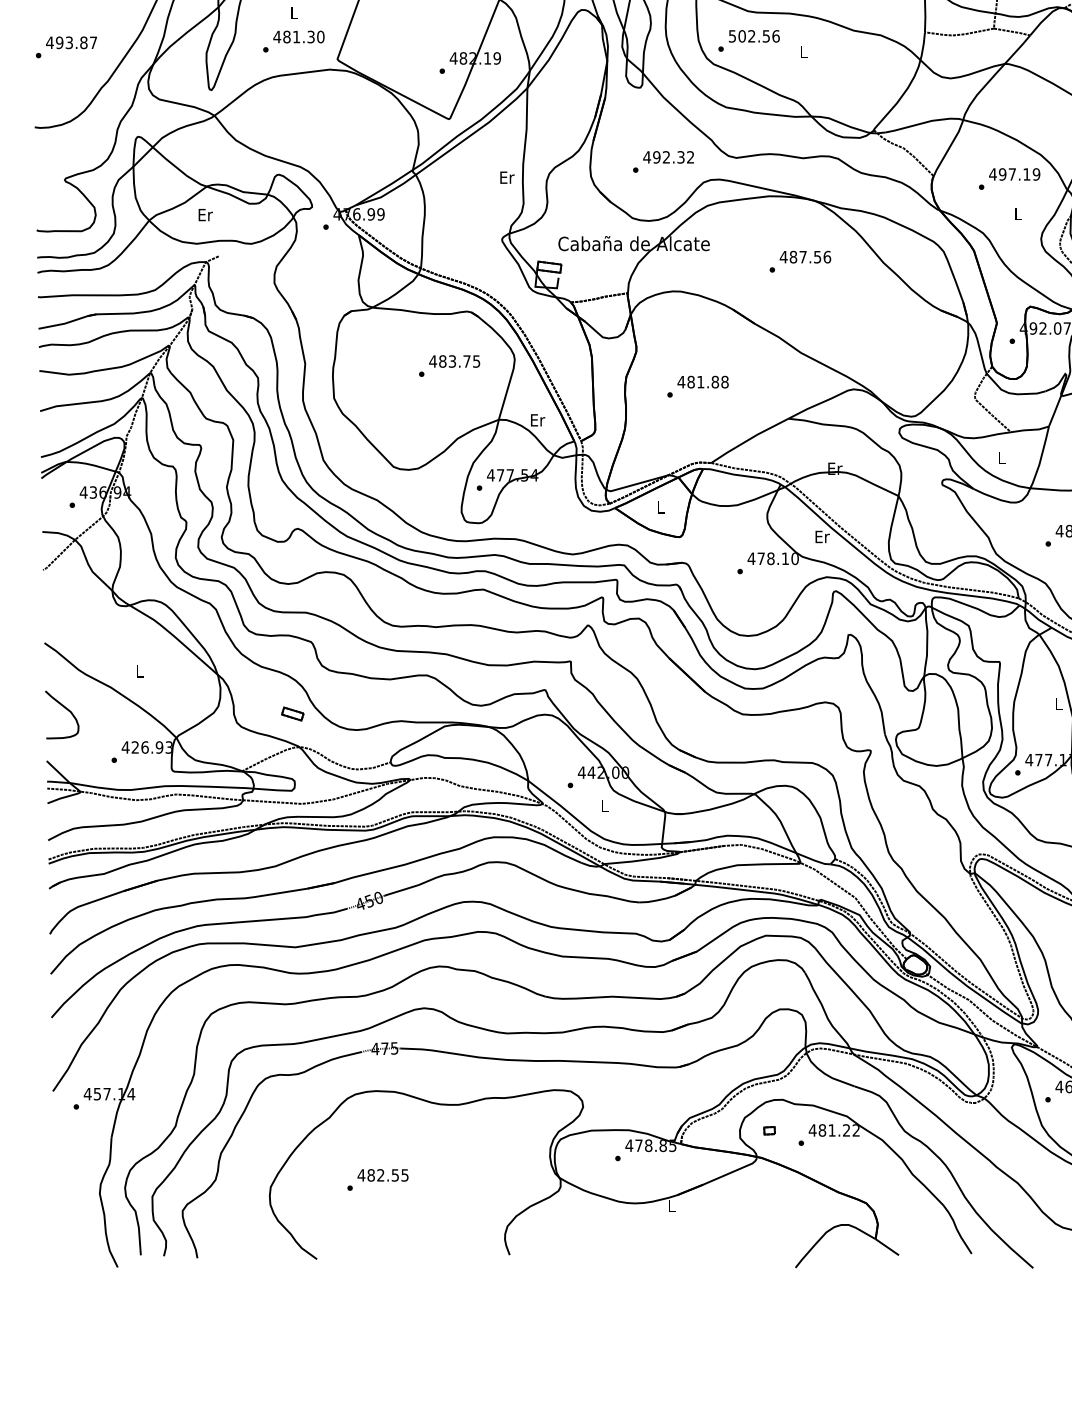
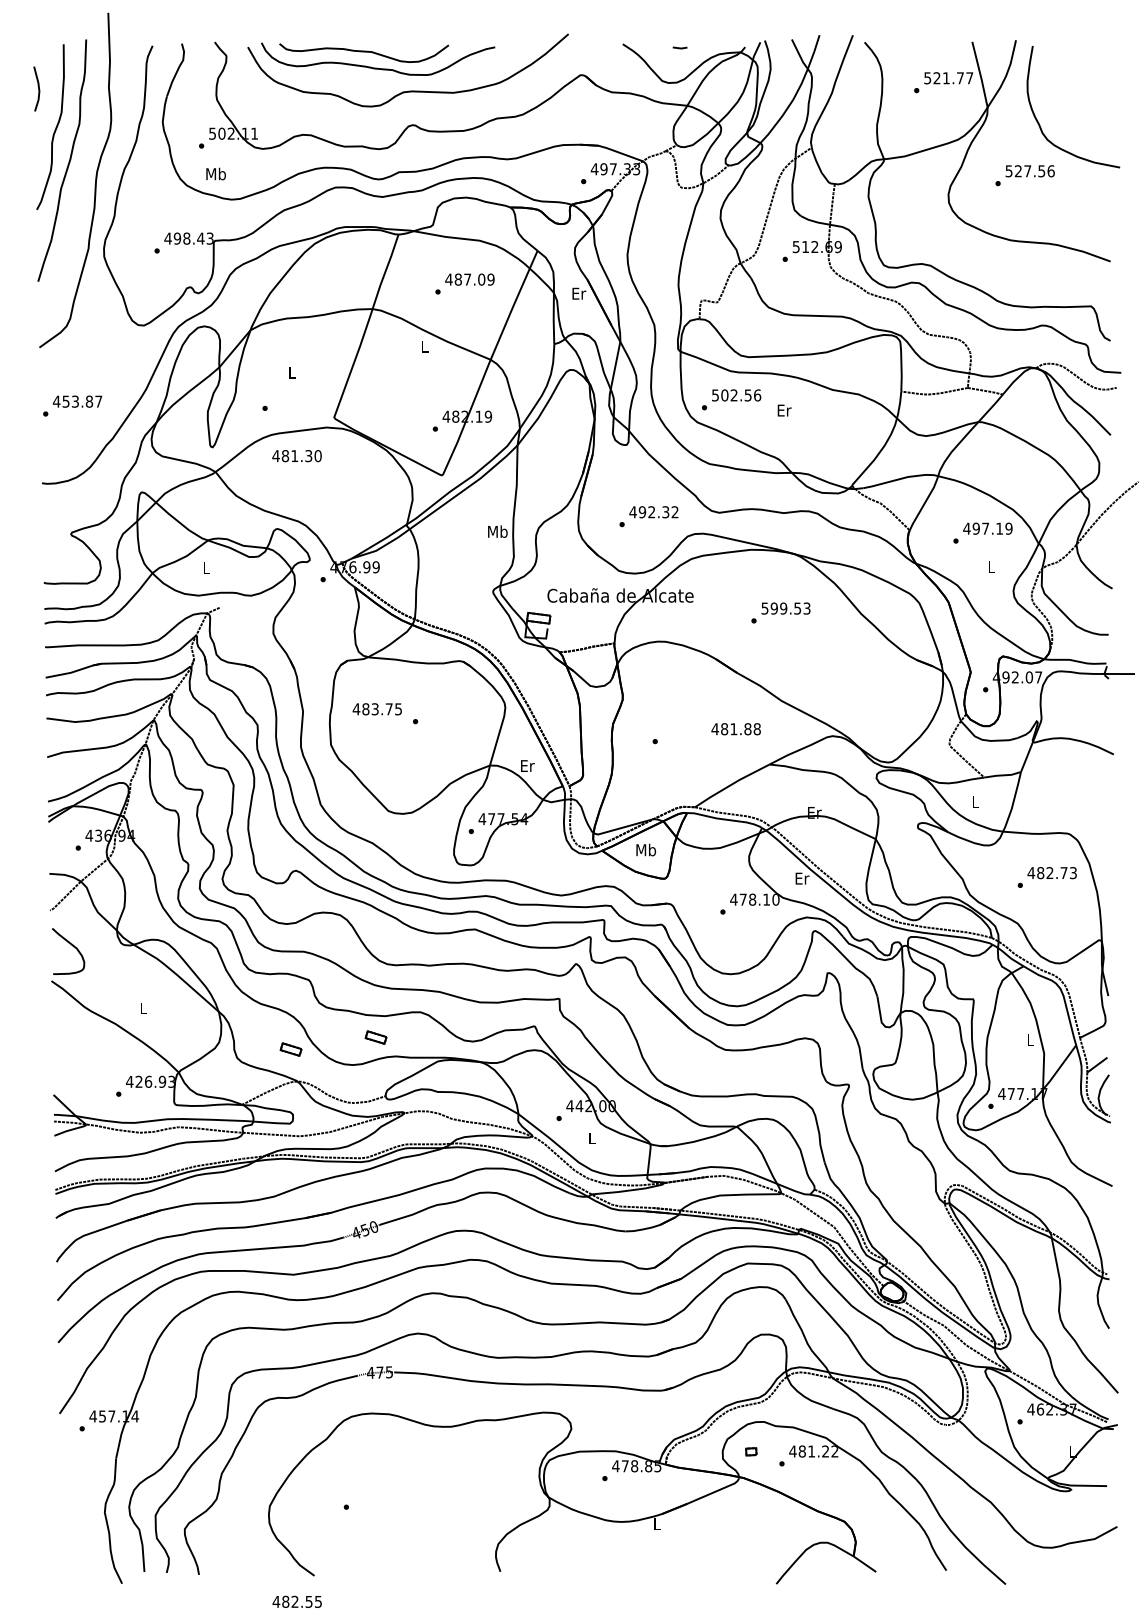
text: (298, 37) -> (296, 456), moved
text: (59, 42) -> (65, 401), 493.87 -> 453.87
text: (803, 51) -> (784, 410), L -> Er
text: (506, 177) -> (497, 531), Er -> Mb
text: (206, 214) -> (207, 567), Er -> L
text: (804, 257) -> (785, 608), 487.56 -> 599.53
text: (453, 361) -> (376, 709), moved
text: (702, 382) -> (735, 729), moved
text: (660, 506) -> (646, 849), L -> Mb
part: (380, 701) -> (375, 1037), added
curve: (66, 709) -> (72, 946), moved
text: (382, 1174) -> (296, 1601), moved

